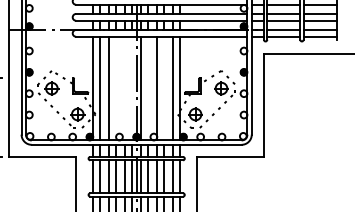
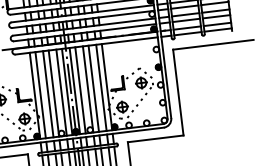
line: (116, 88) -> (54, 93), added
line: (125, 88) -> (61, 92), added
line: (132, 88) -> (67, 91), added
line: (148, 88) -> (80, 90), added
line: (164, 88) -> (94, 88), added

